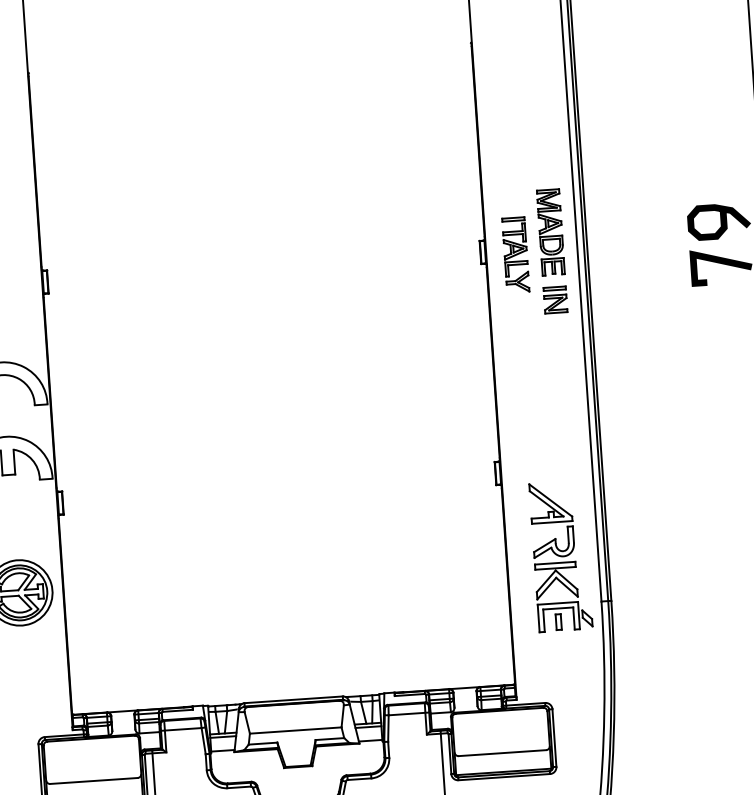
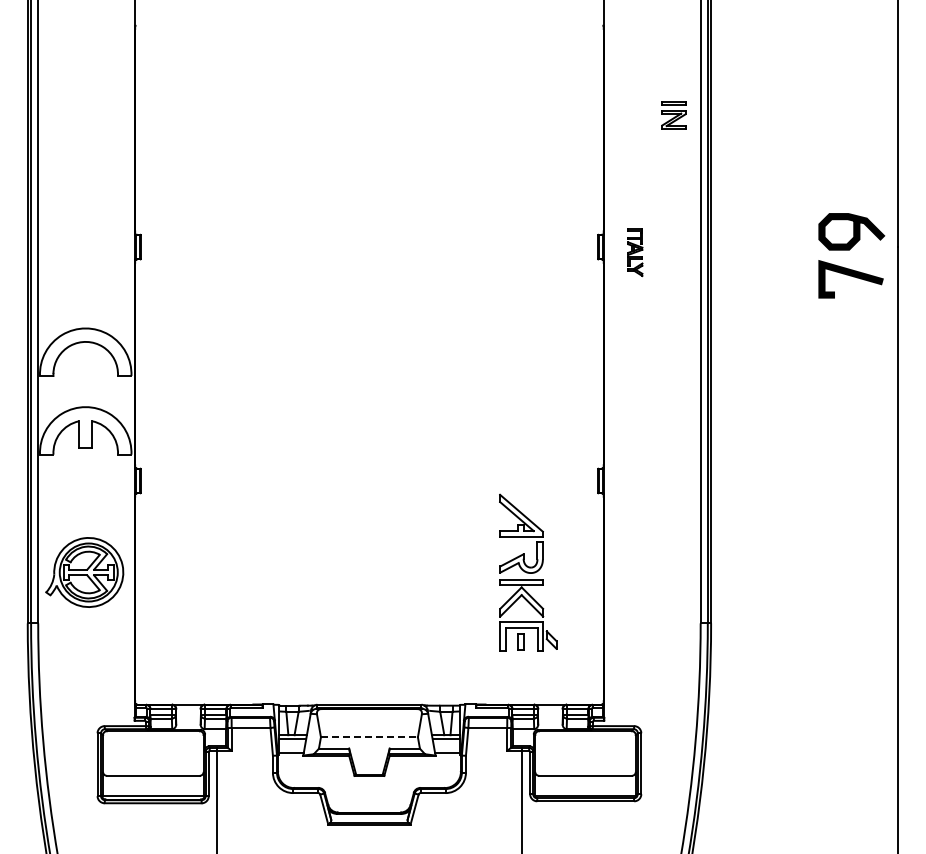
part: (550, 231) -> (673, 230), removed
part: (515, 255) -> (635, 252), size x0.6
part: (555, 300) -> (673, 115), moved
part: (561, 555) -> (528, 572), moved
line: (295, 730) -> (369, 737), solid -> dashed

